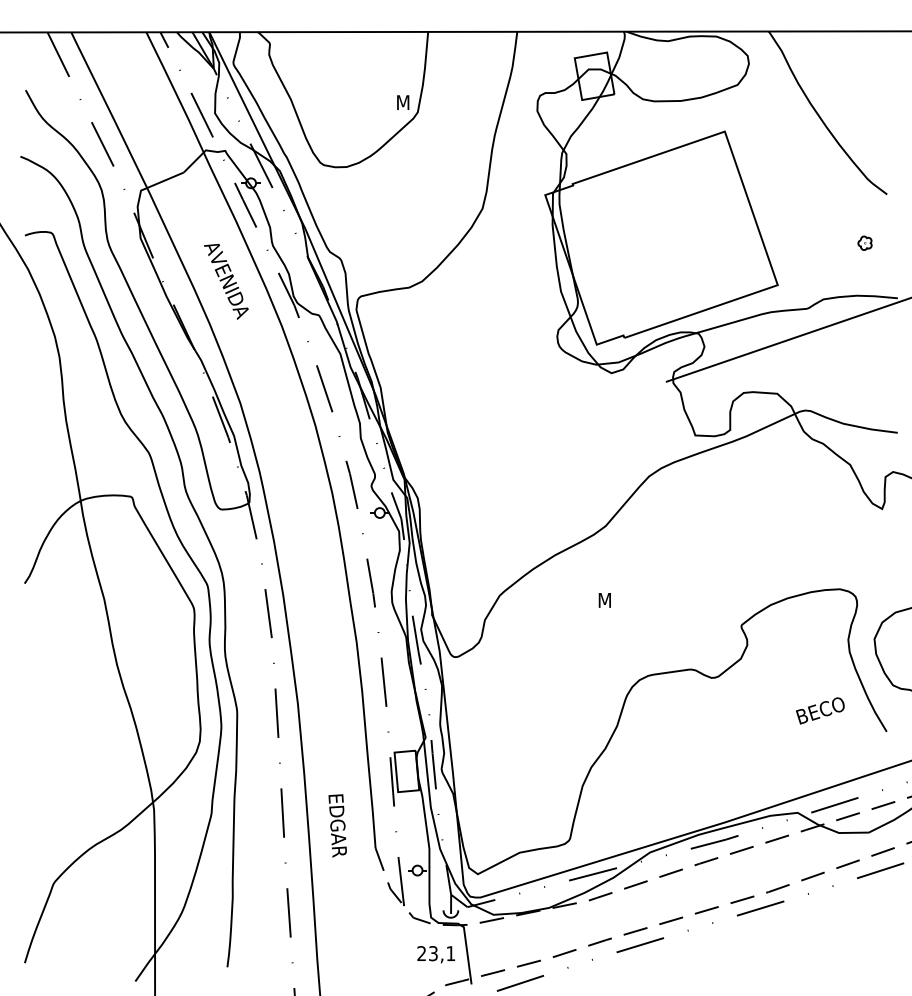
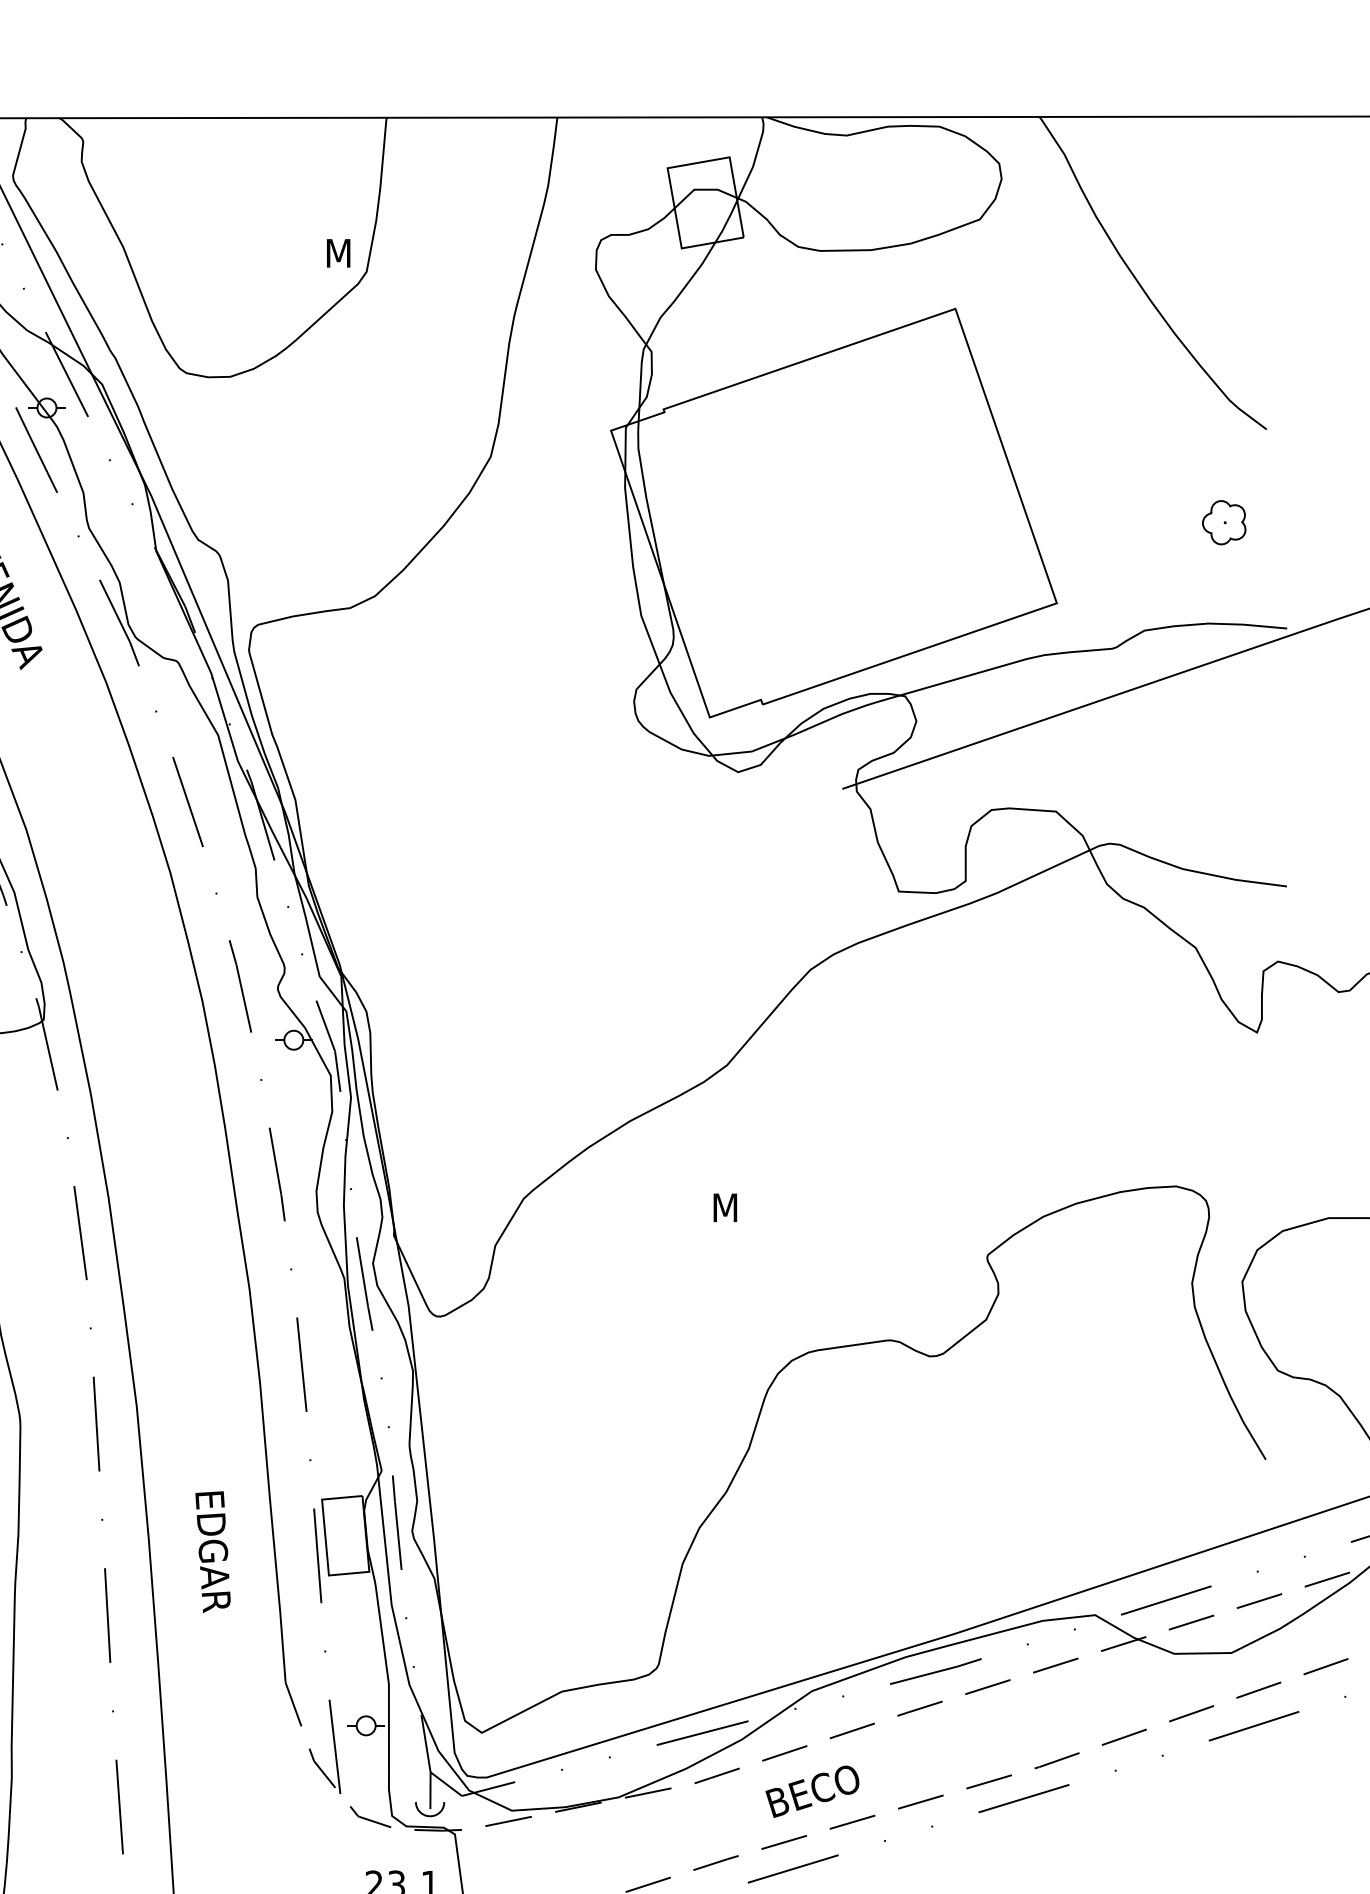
part: (864, 243) -> (1223, 523), size x1.67
text: (820, 710) -> (812, 1790), moved
text: (337, 825) -> (212, 1551), moved

